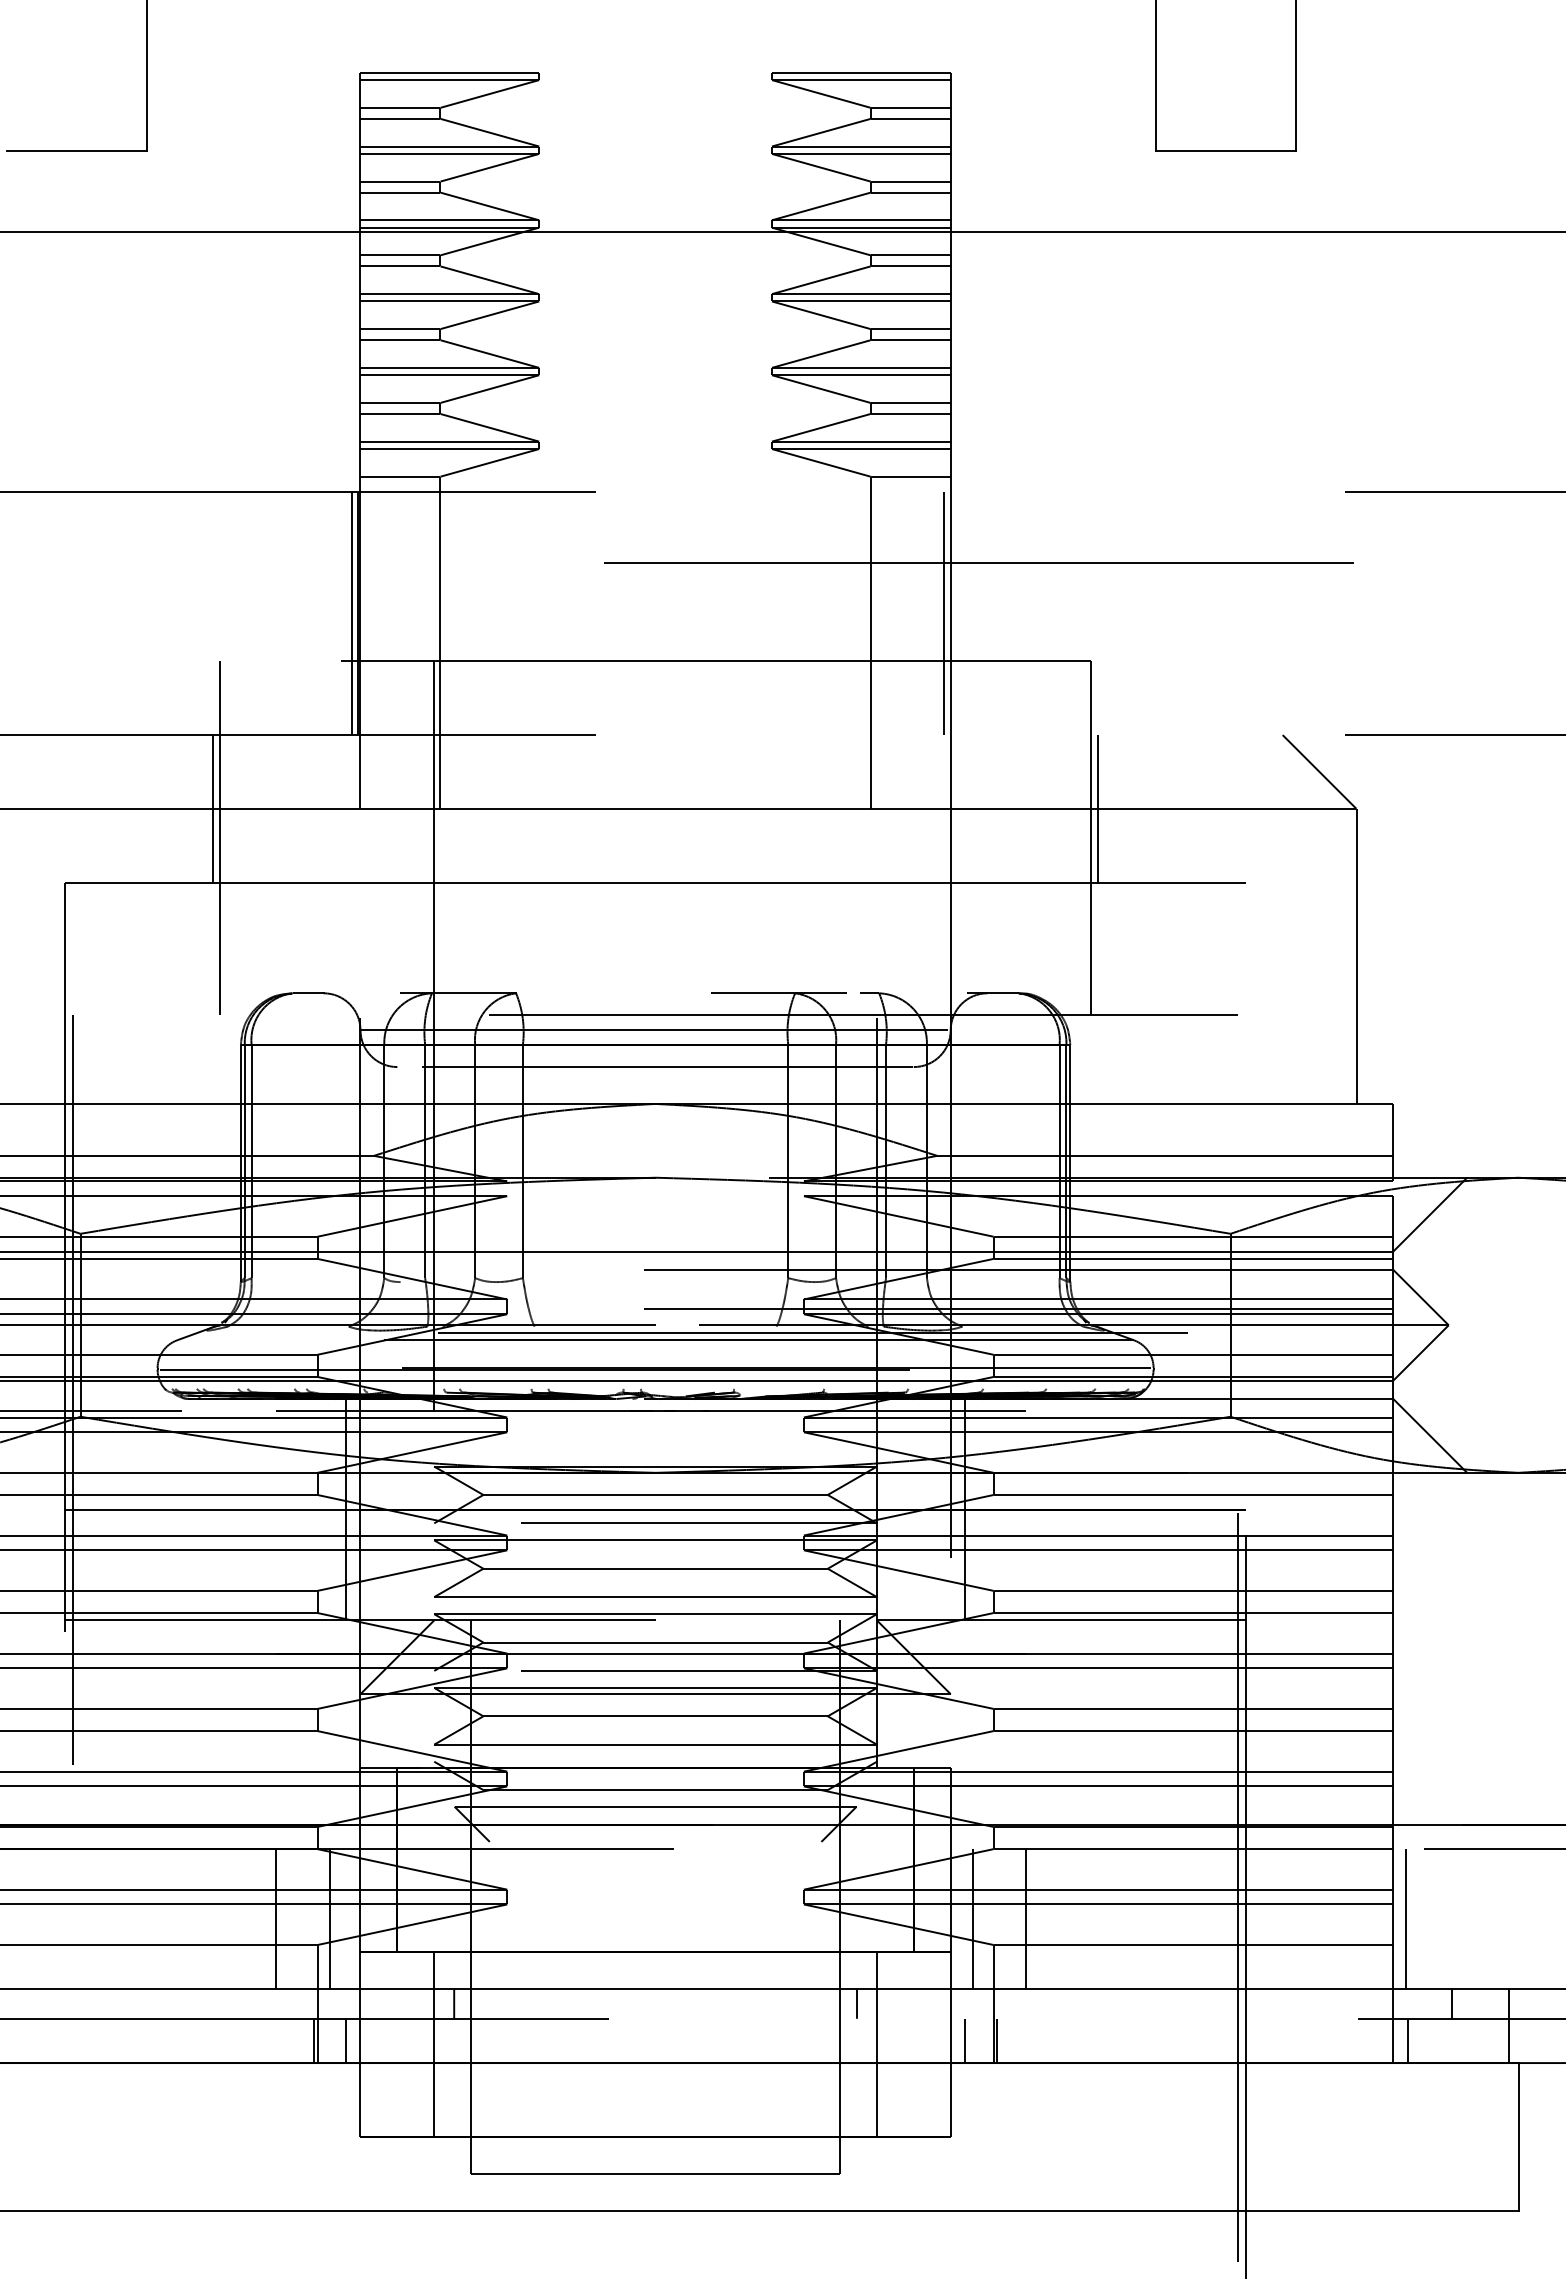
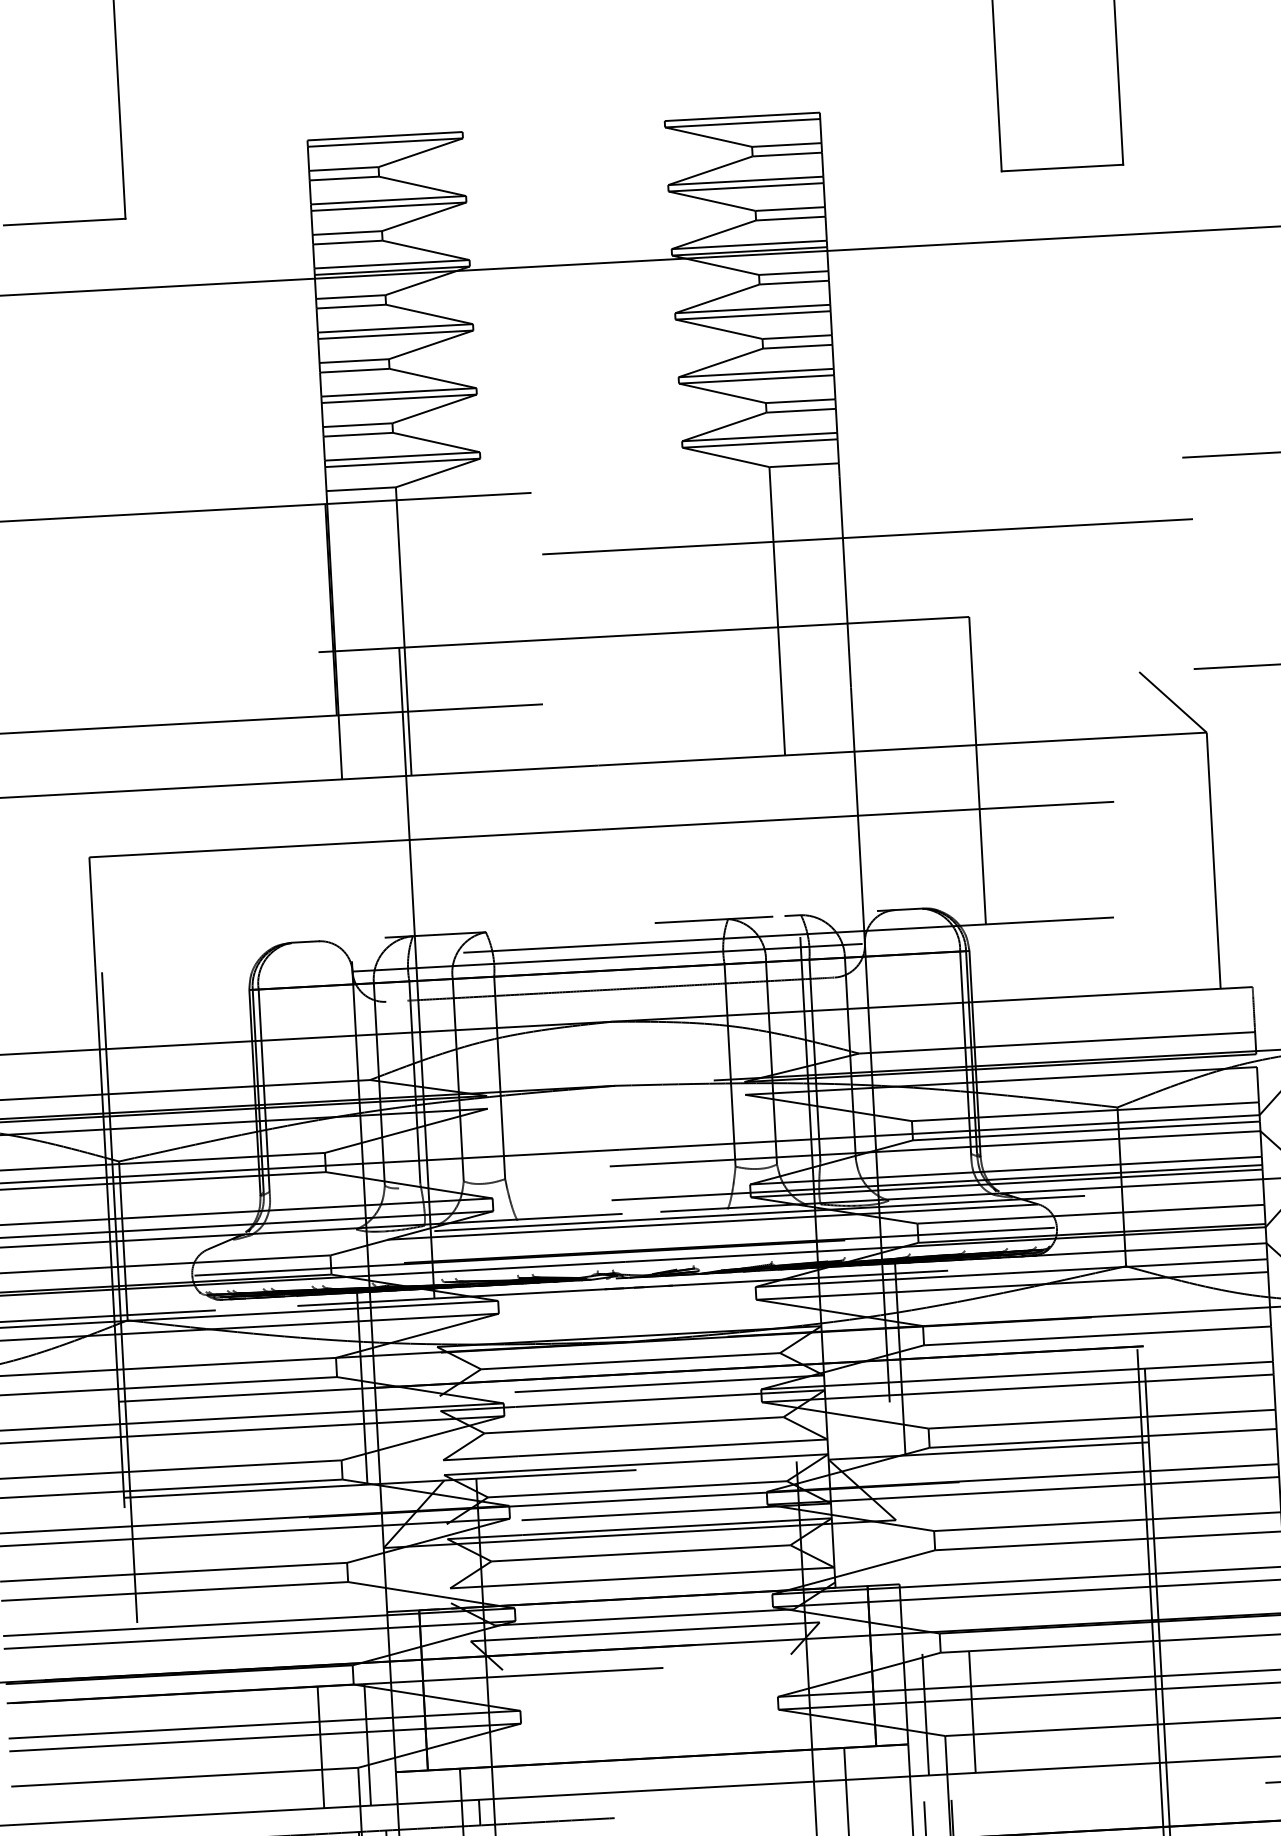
line: (351, 613) -> (325, 610), removed
line: (943, 613) -> (839, 582), removed
line: (212, 808) -> (213, 786), removed
line: (1098, 808) -> (982, 744), removed
line: (220, 838) -> (221, 811), removed
line: (857, 2003) -> (829, 1793), removed

